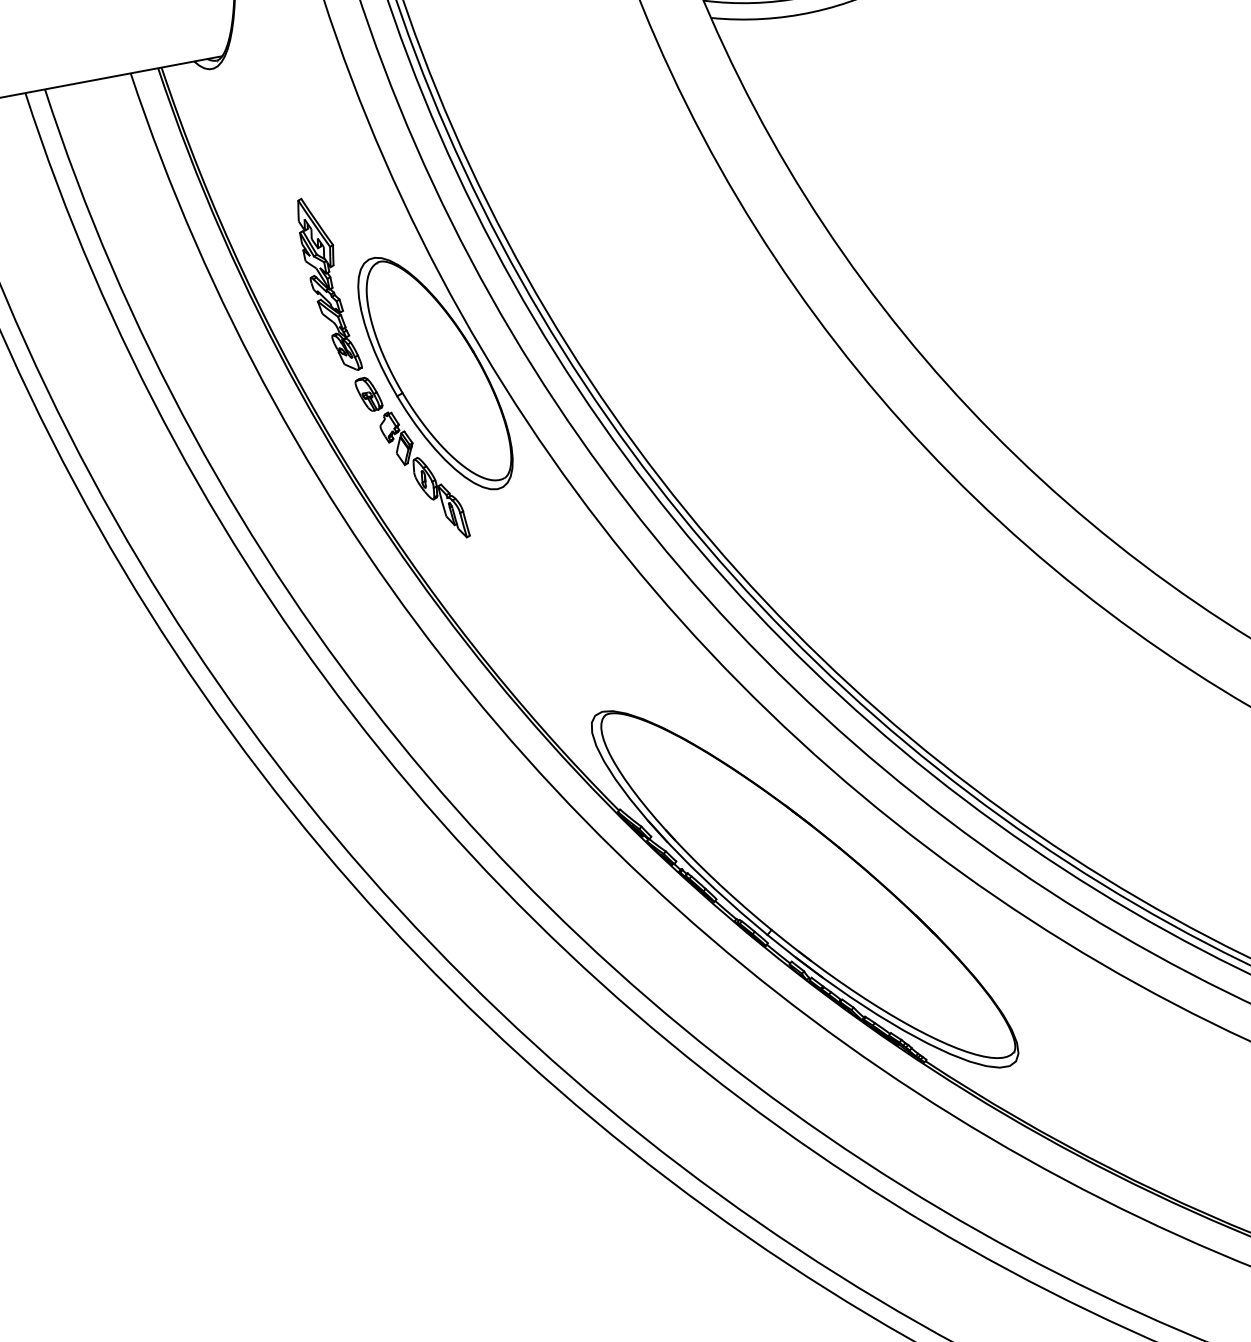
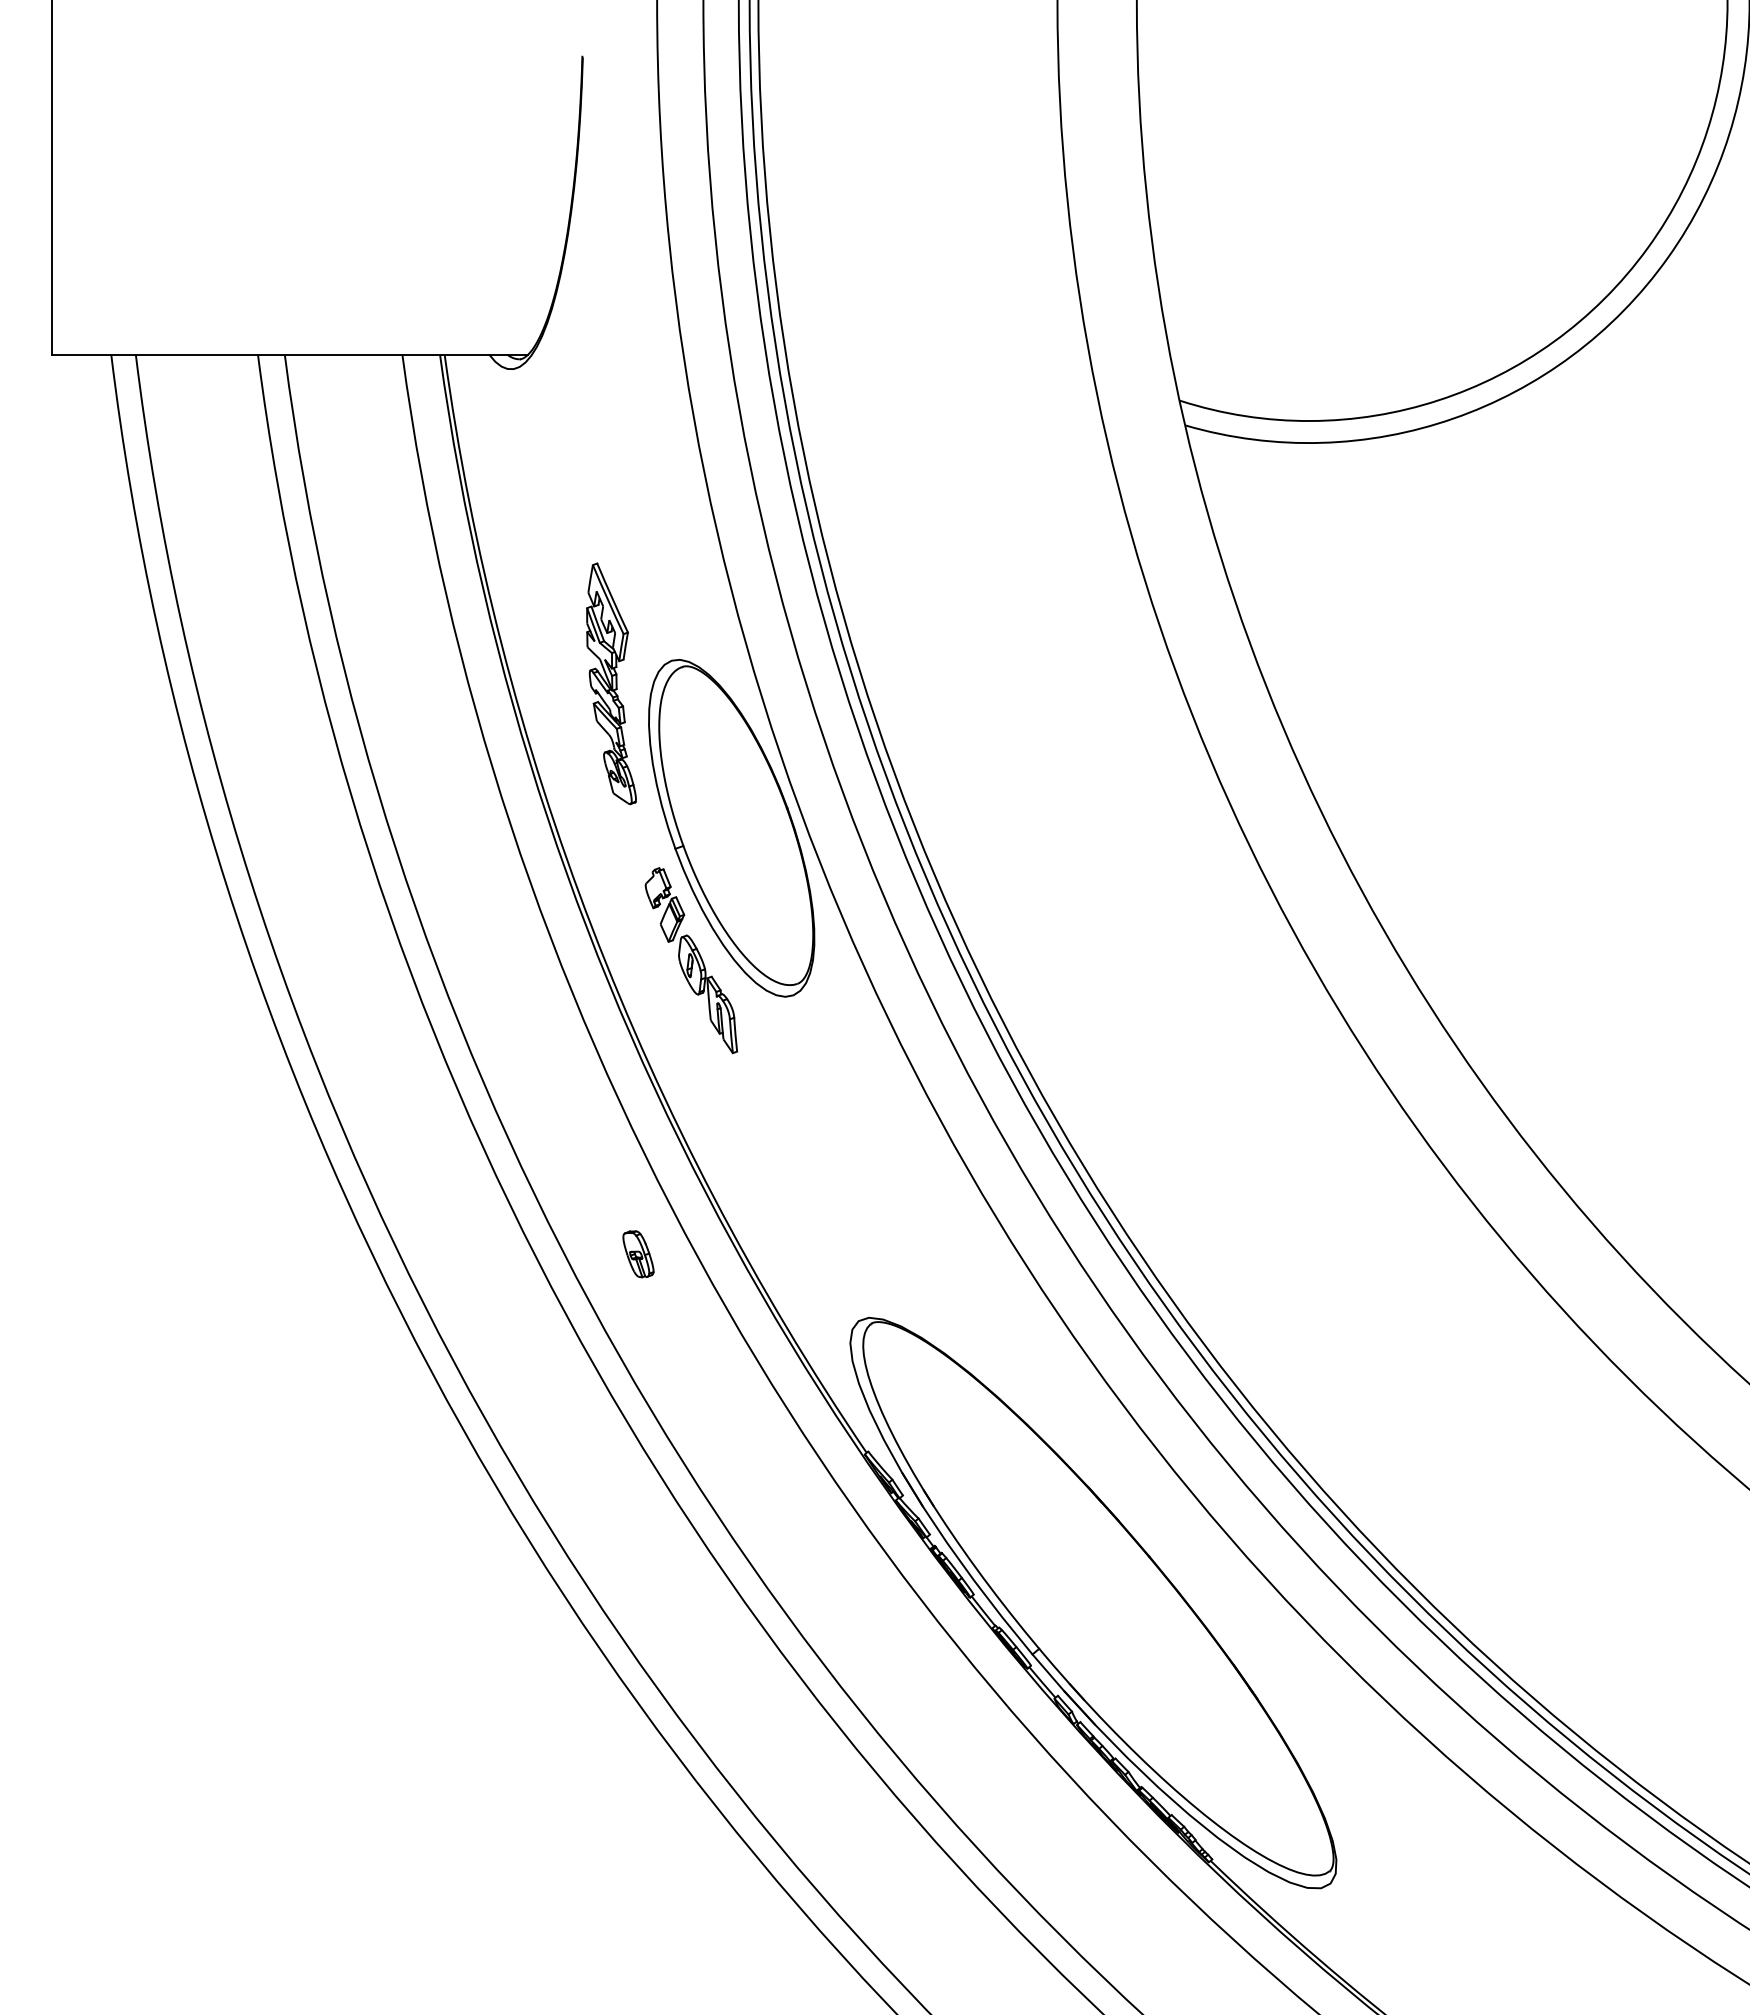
part: (368, 394) -> (638, 1254), moved

